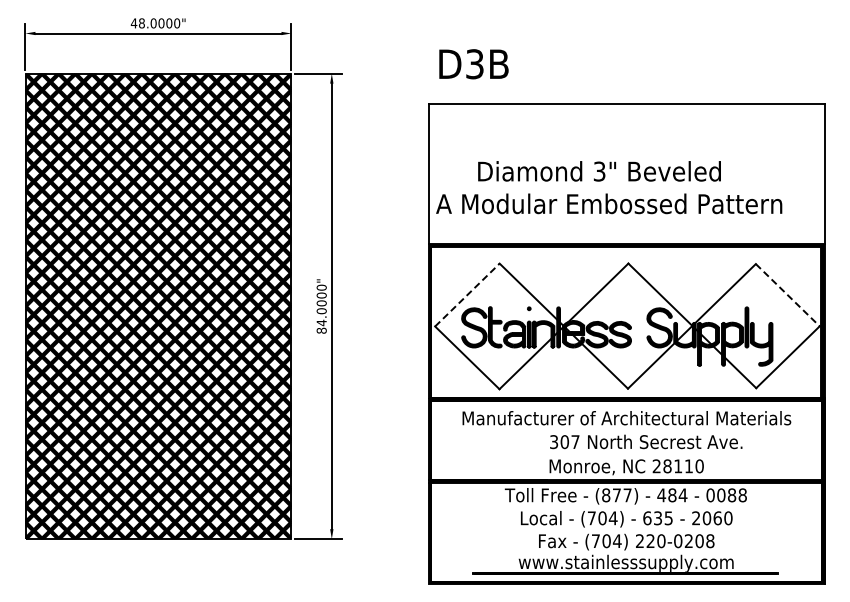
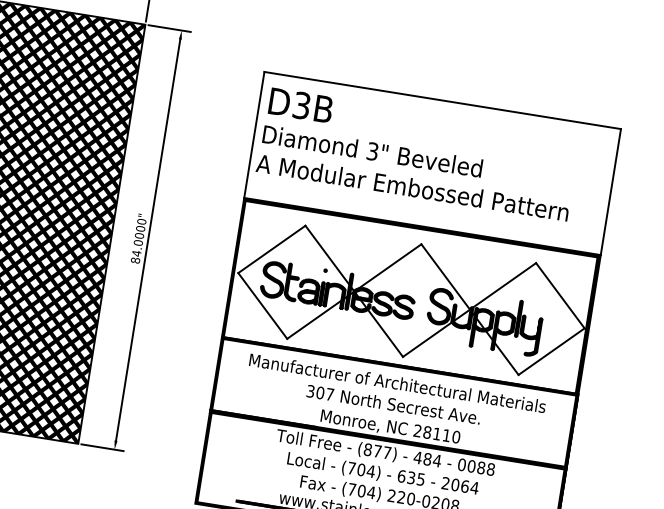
text: (473, 64) -> (300, 105), moved
text: (599, 171) -> (372, 151), moved
line: (467, 294) -> (272, 248), dashed -> solid
line: (787, 295) -> (560, 295), dashed -> solid
text: (646, 441) -> (394, 404), moved
text: (728, 518) -> (474, 488), 2060 -> 2064

